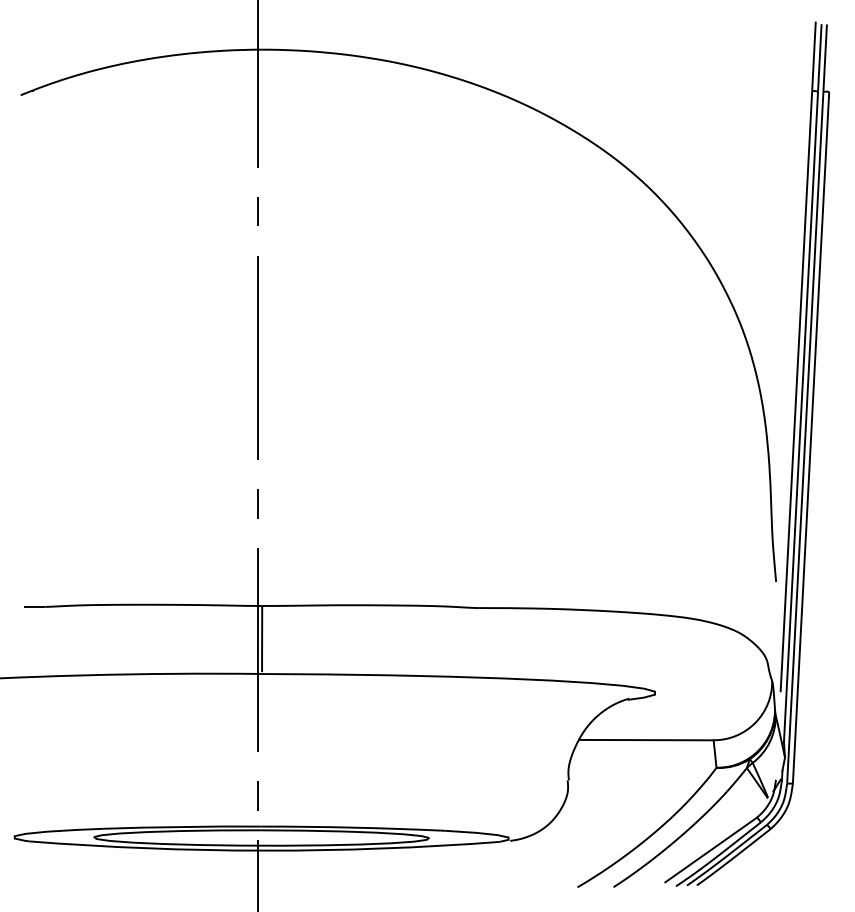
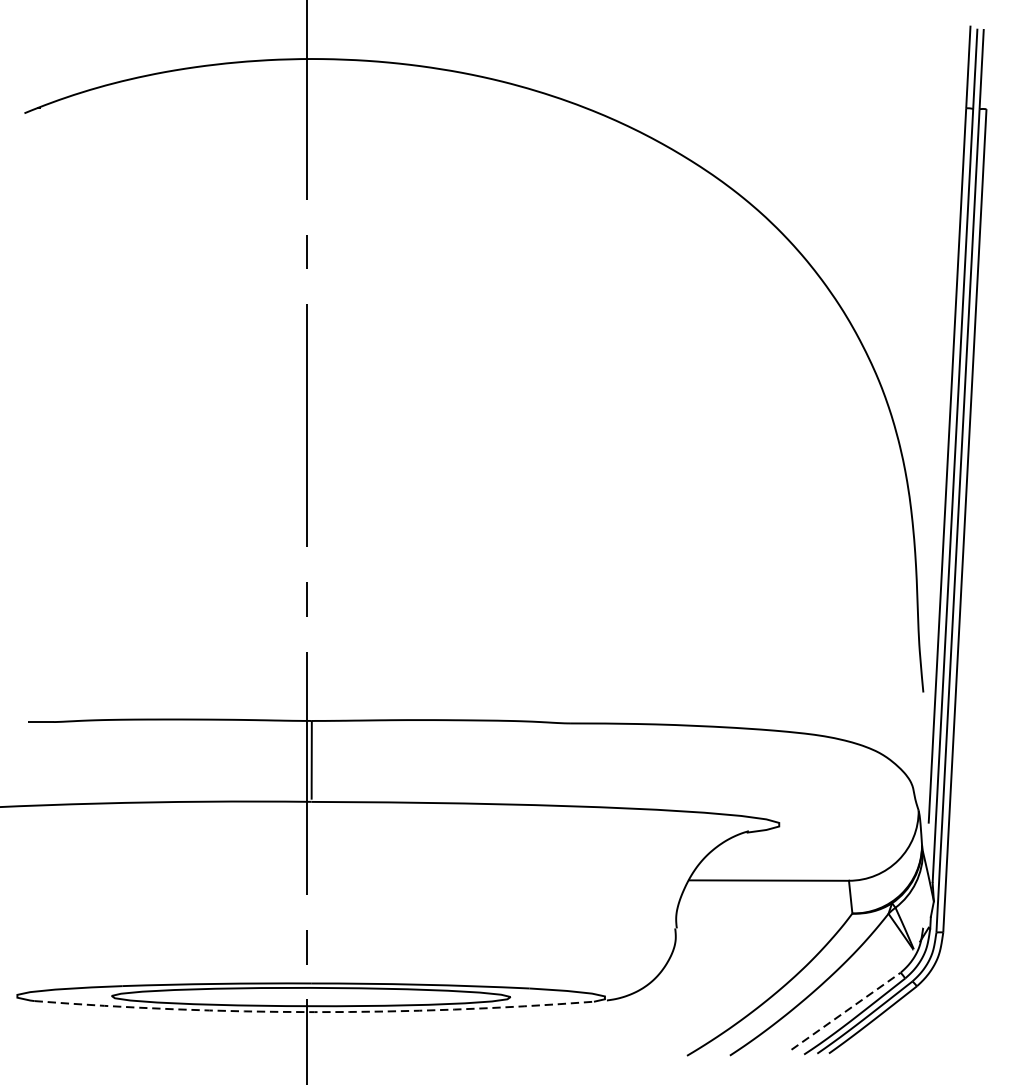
line: (711, 849) -> (846, 1010), solid -> dashed
arc: (264, 850) -> (314, 1011), solid -> dashed

